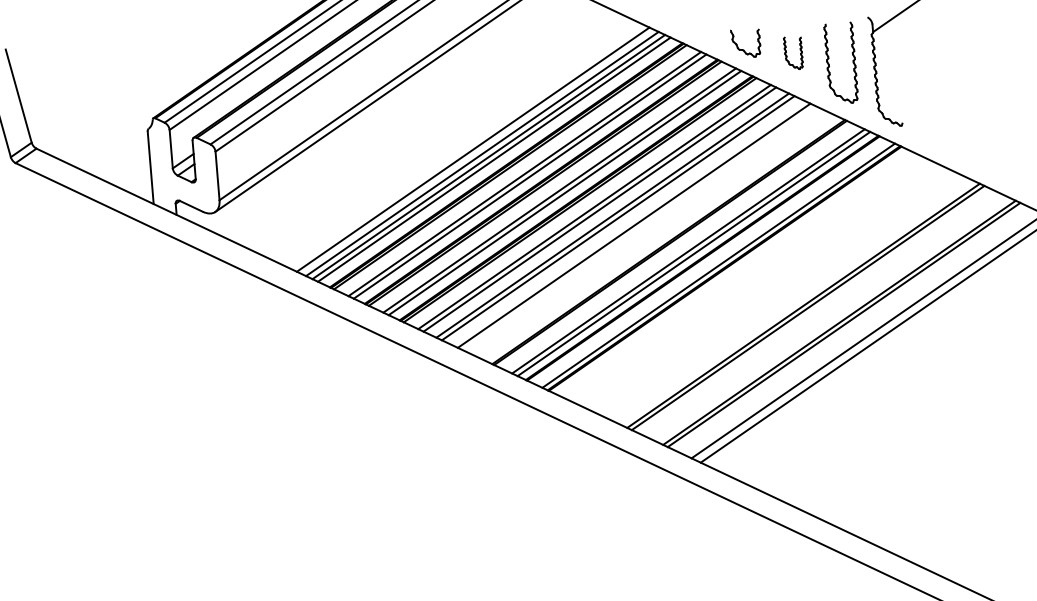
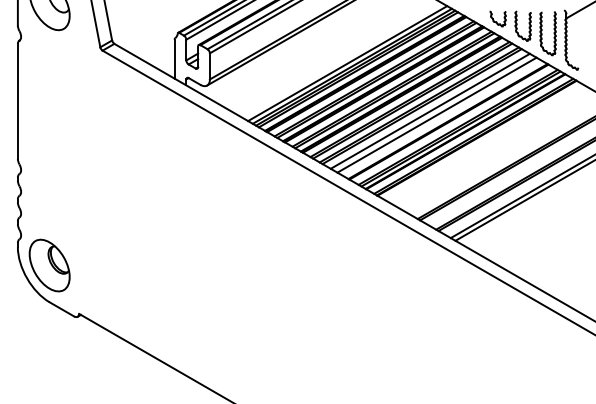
part: (792, 52) -> (522, 25), size x1.67
line: (646, 230) -> (436, 114), added

